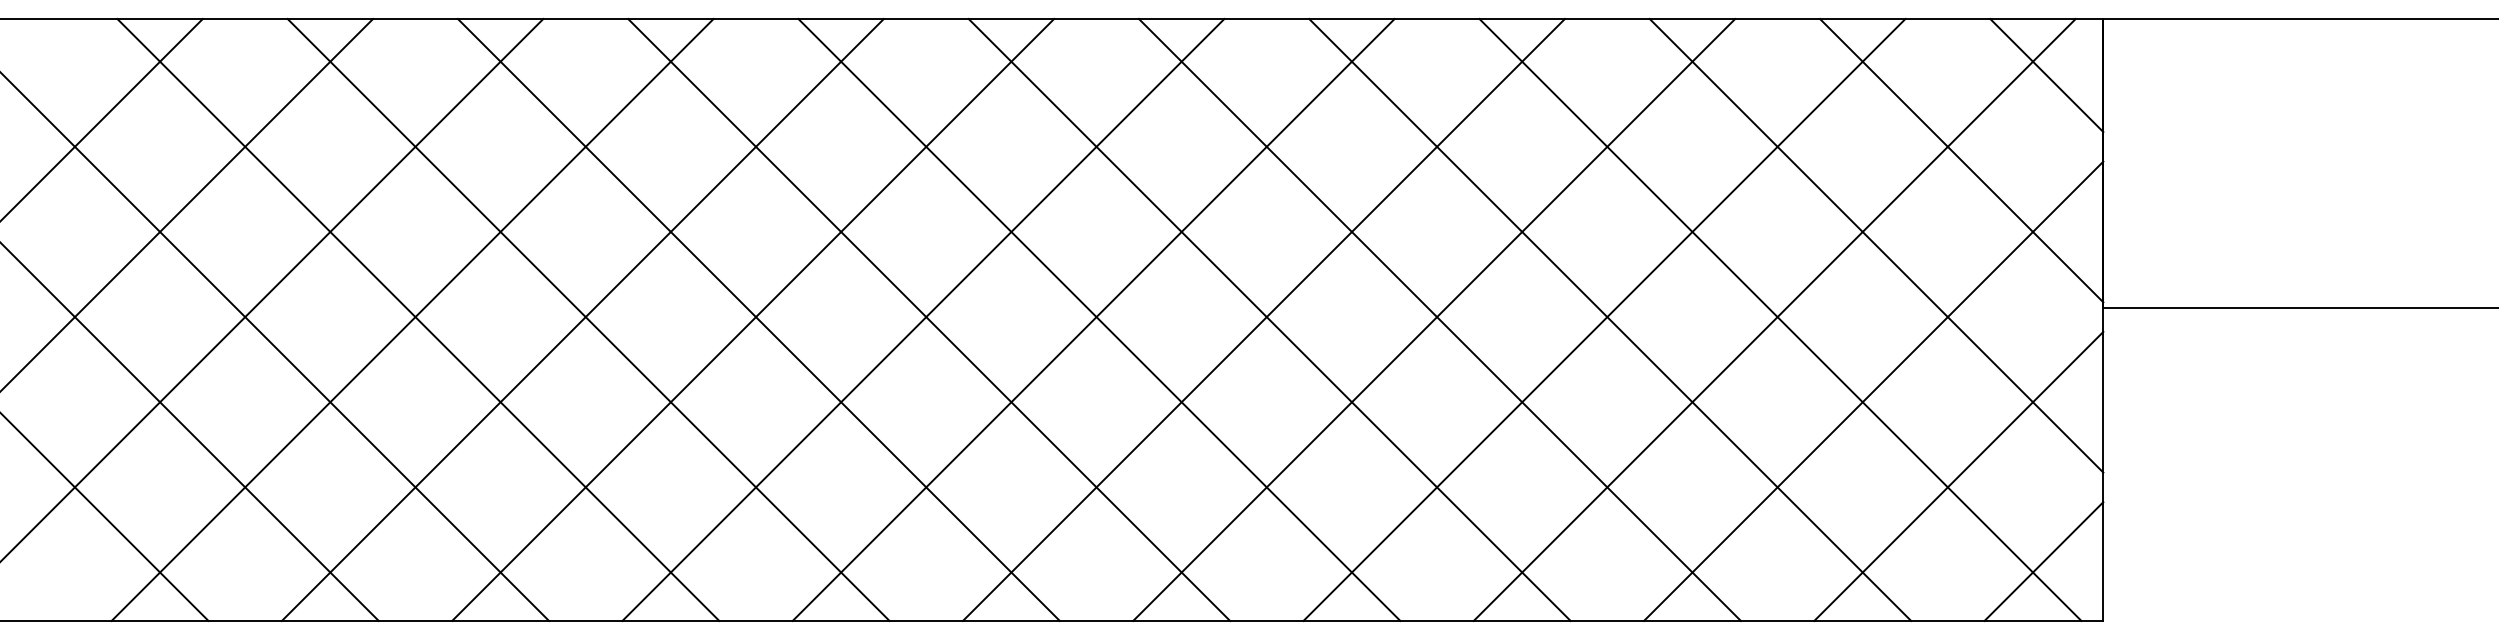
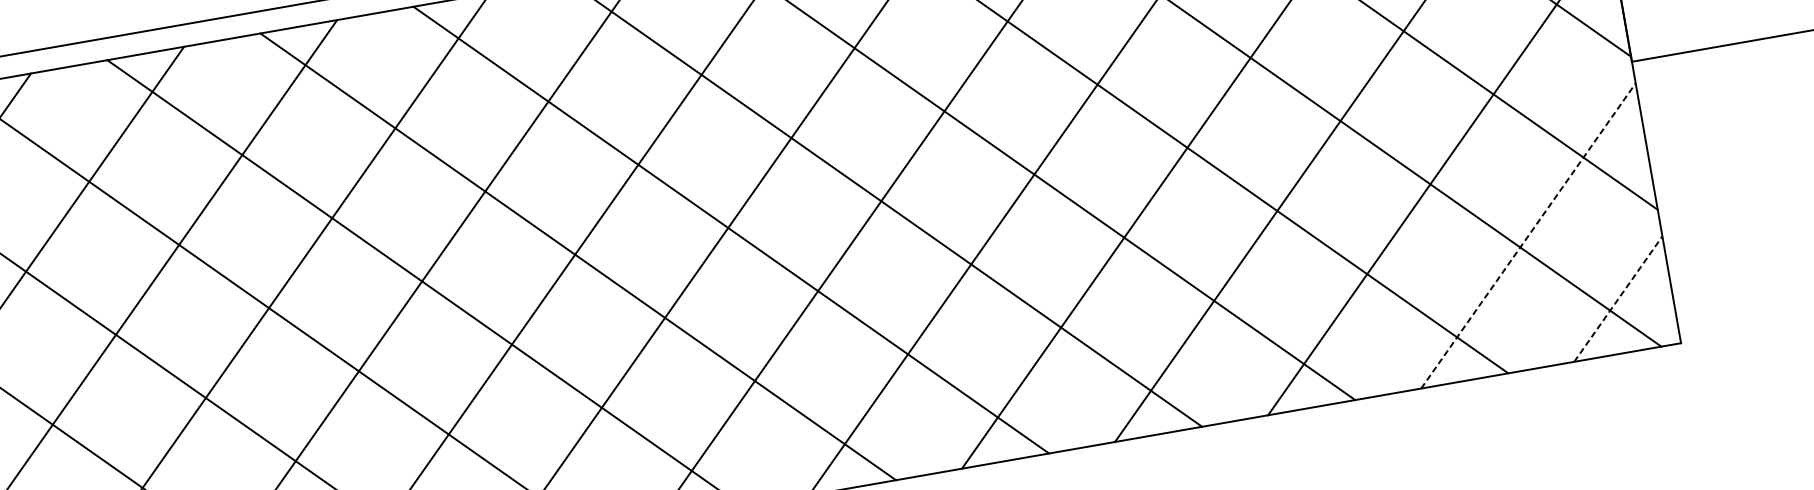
line: (1959, 476) -> (1529, 235), solid -> dashed
line: (2044, 561) -> (1618, 298), solid -> dashed

